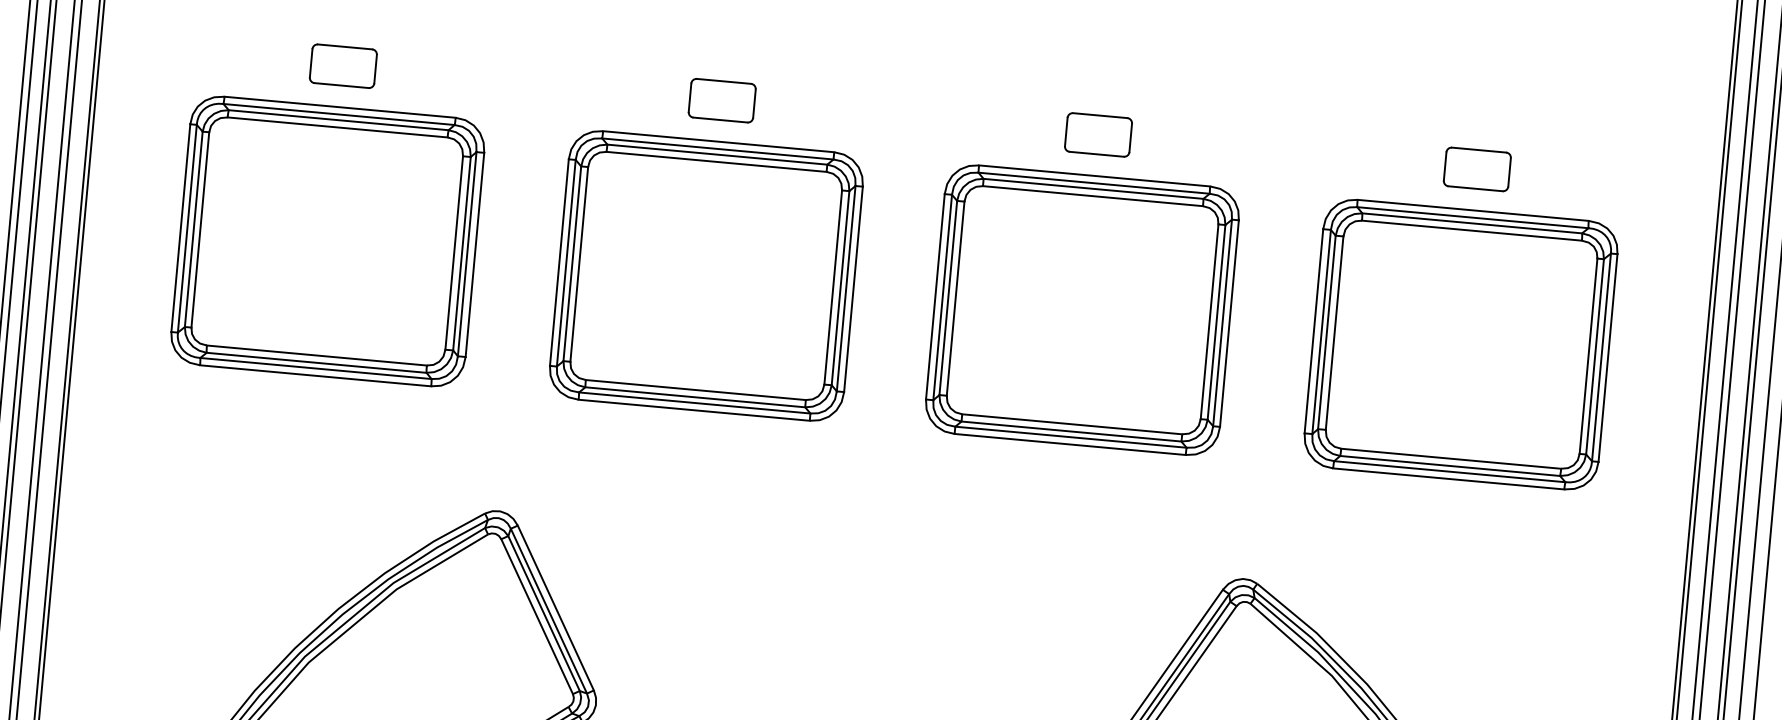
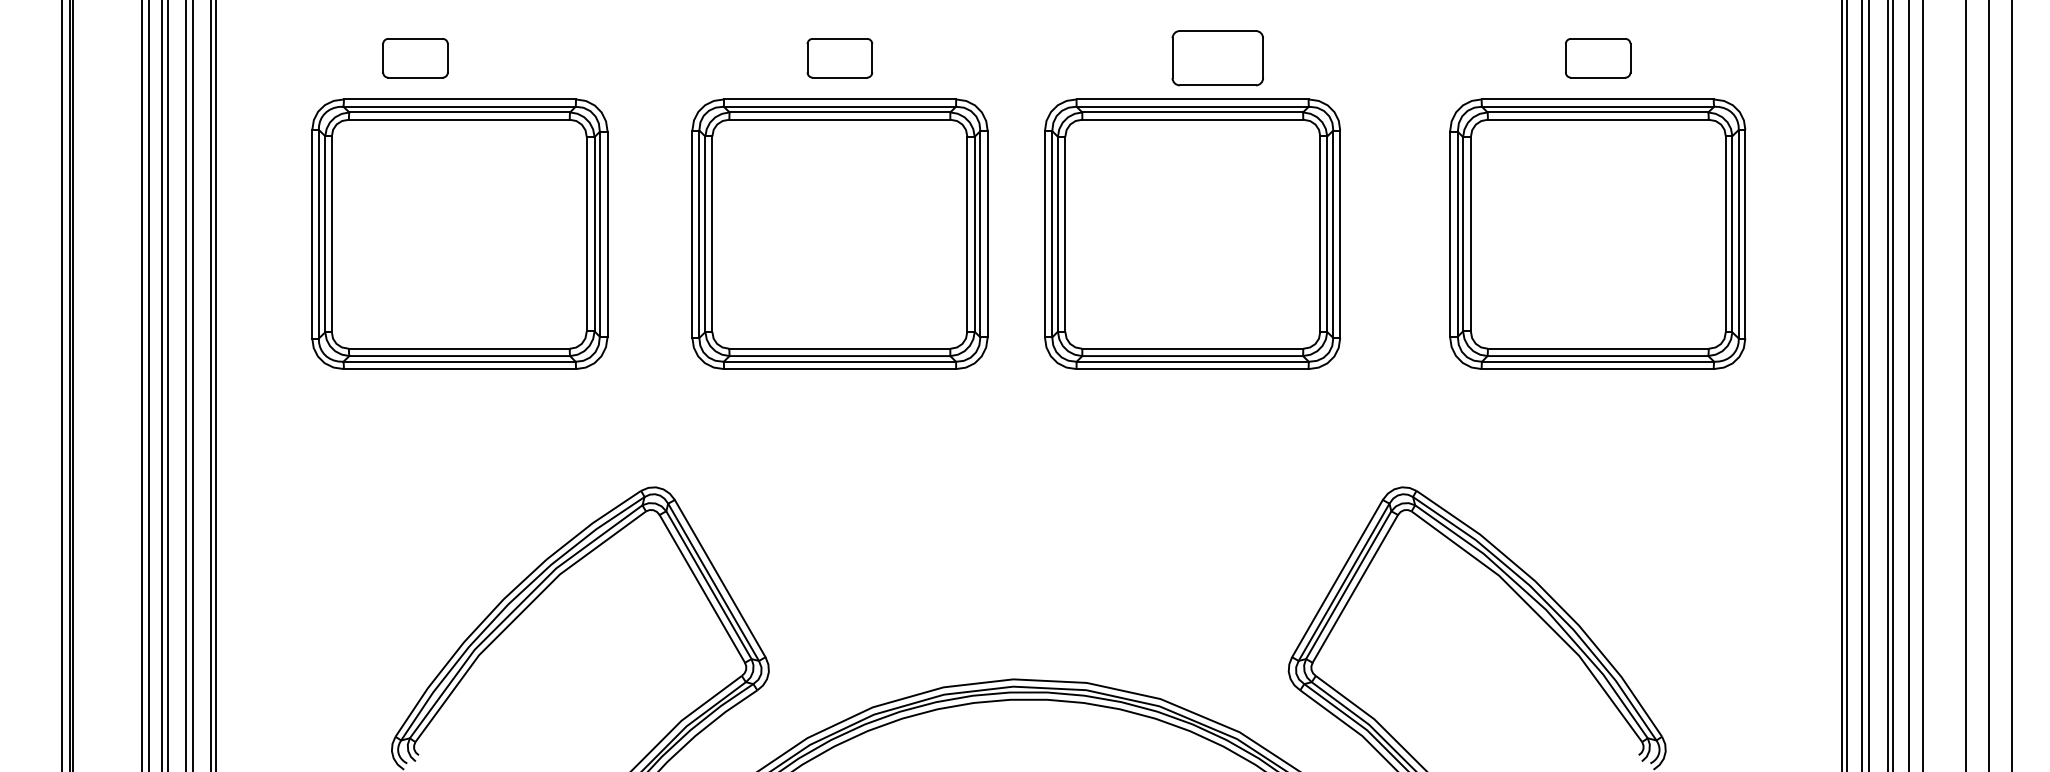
part: (343, 66) -> (415, 58), moved
part: (1098, 135) -> (1217, 58), size x1.4
part: (1082, 309) -> (1192, 233), moved

